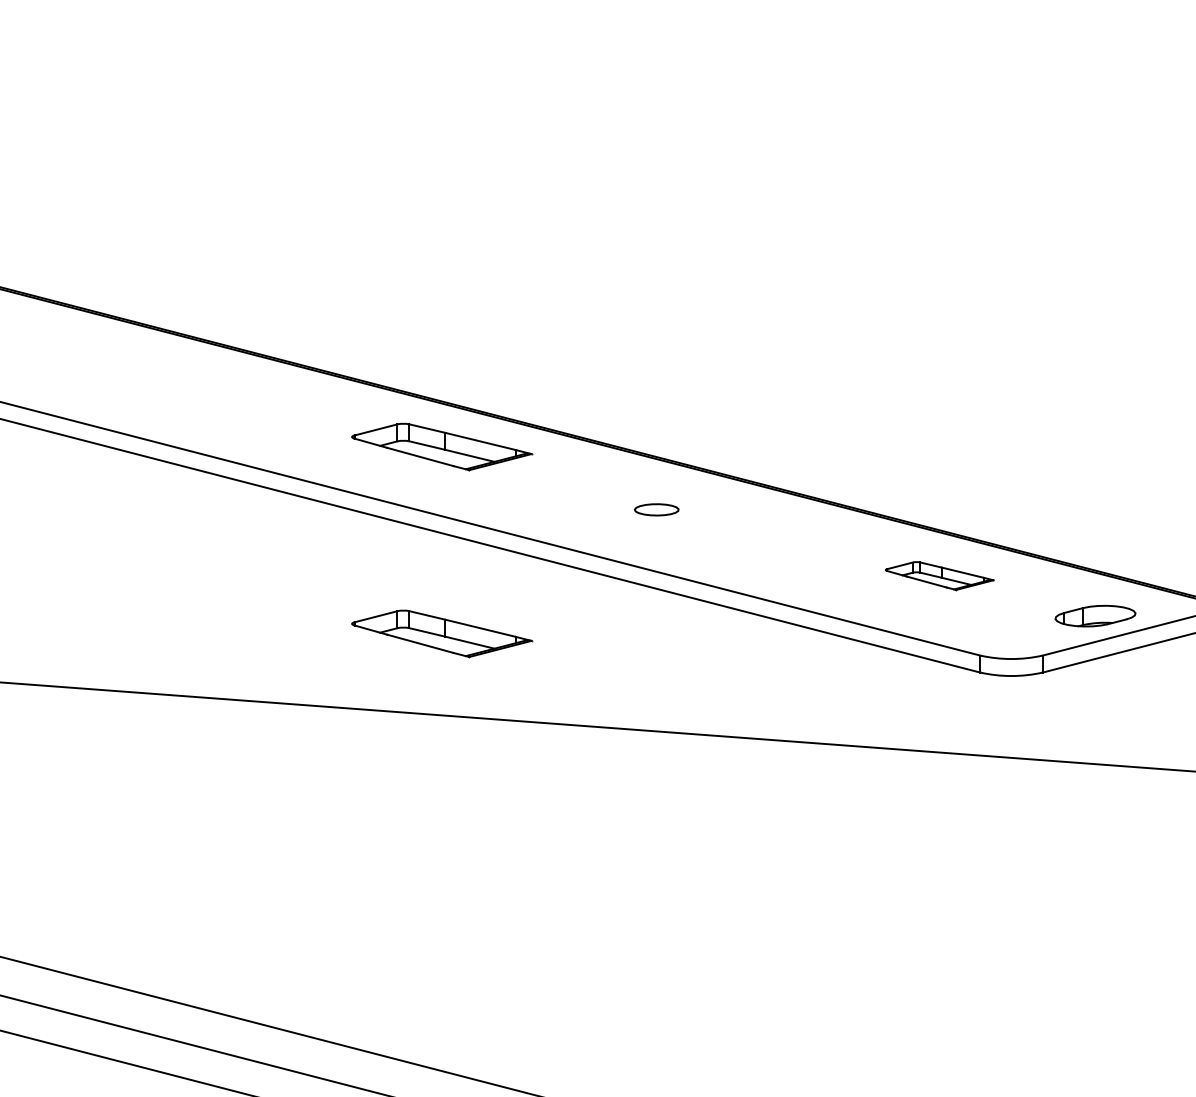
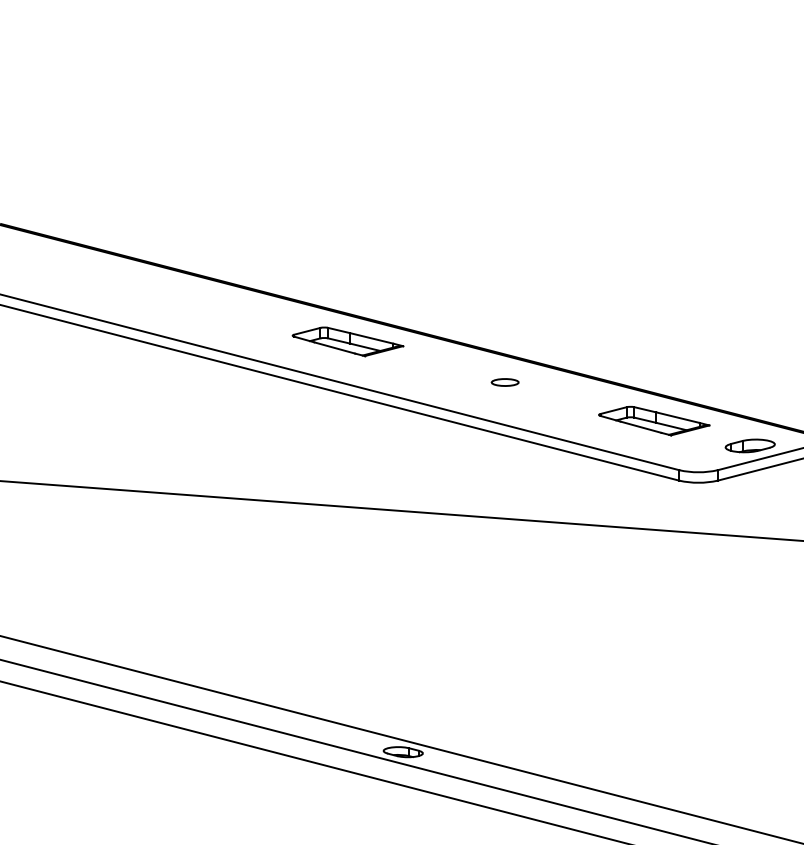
part: (655, 509) -> (504, 382), moved
part: (939, 576) -> (654, 421), size x1.67
part: (441, 633) -> (347, 456), removed

